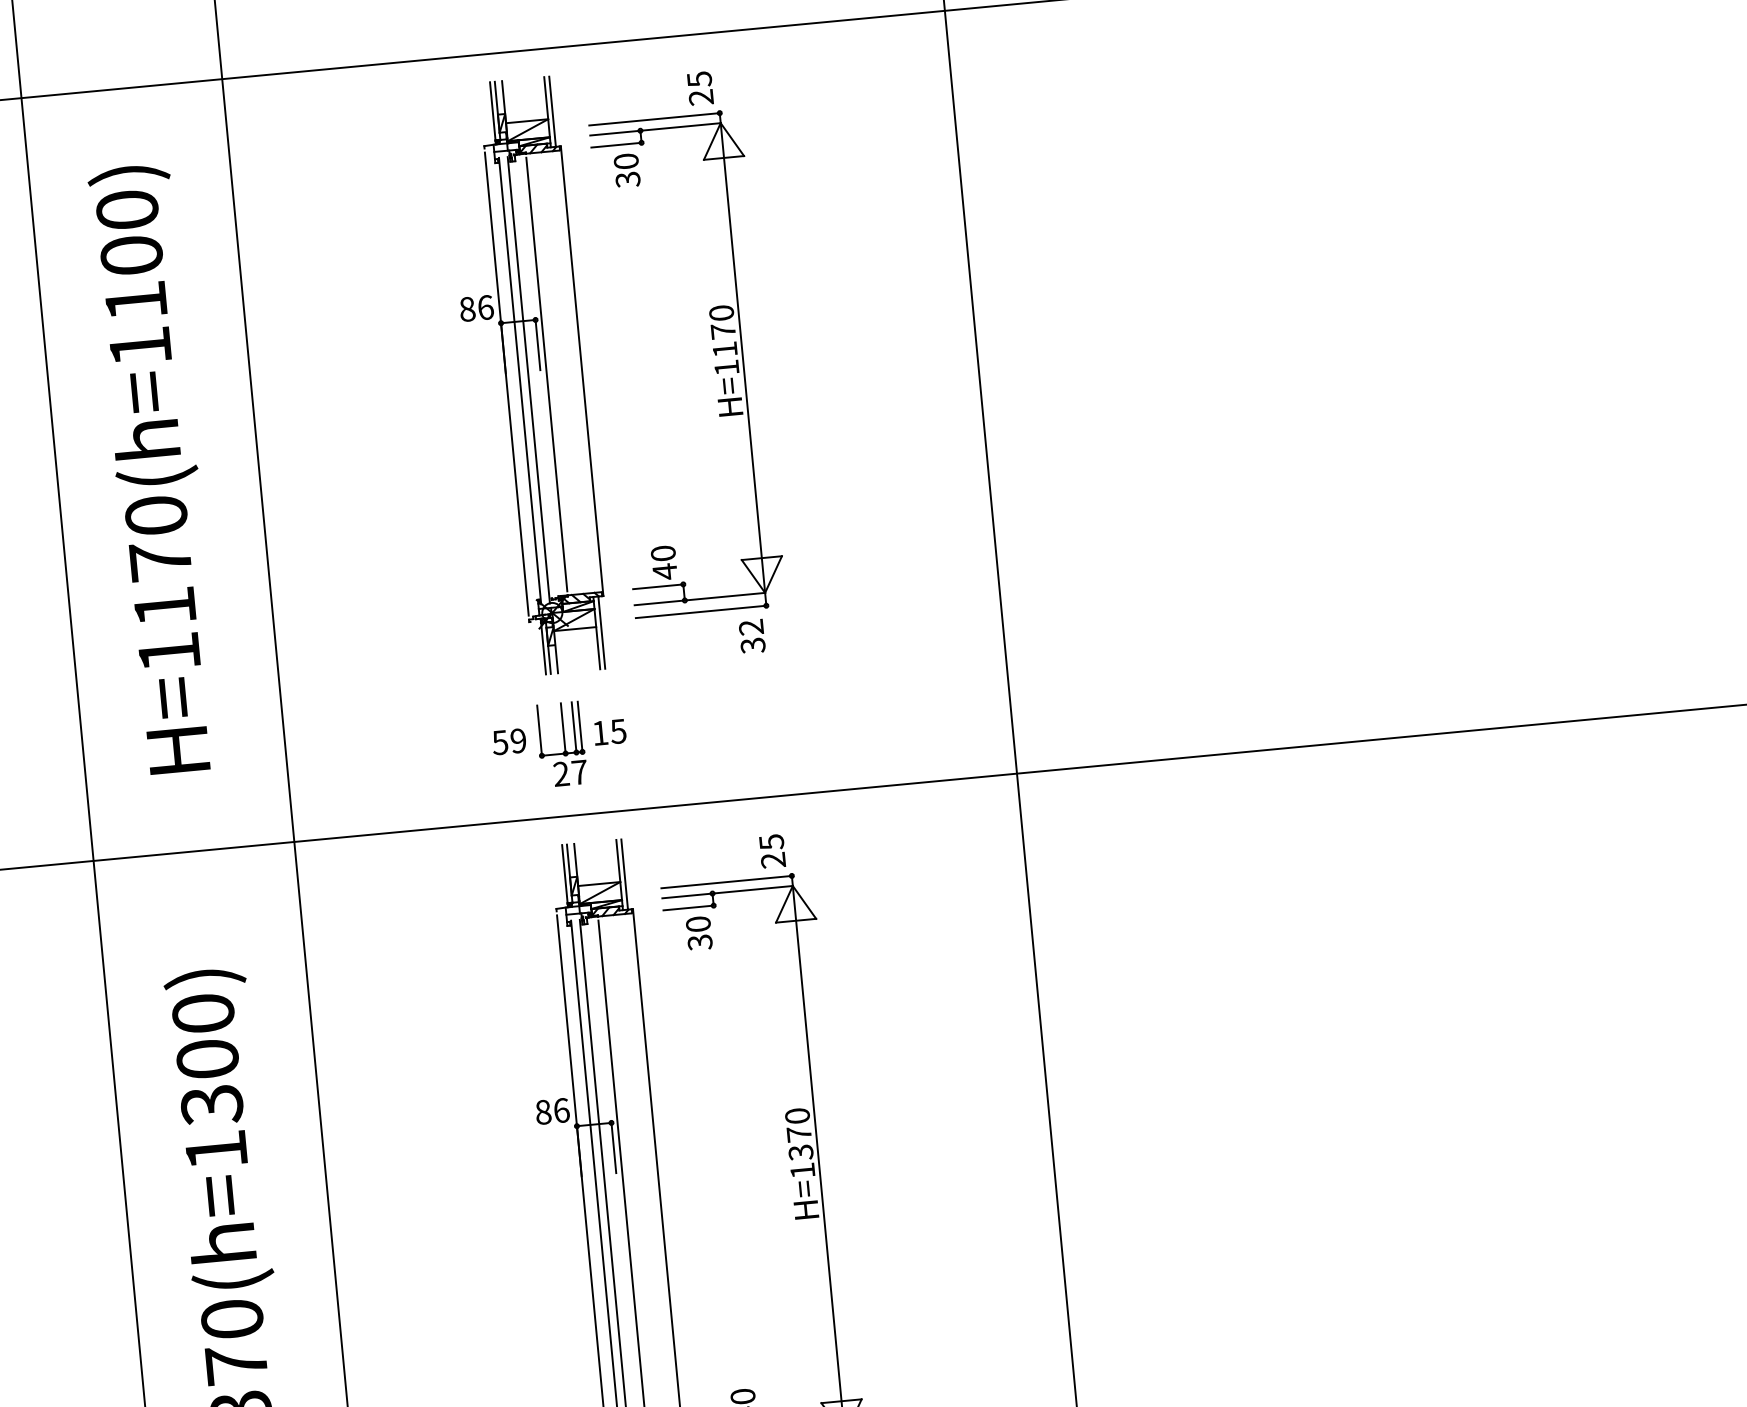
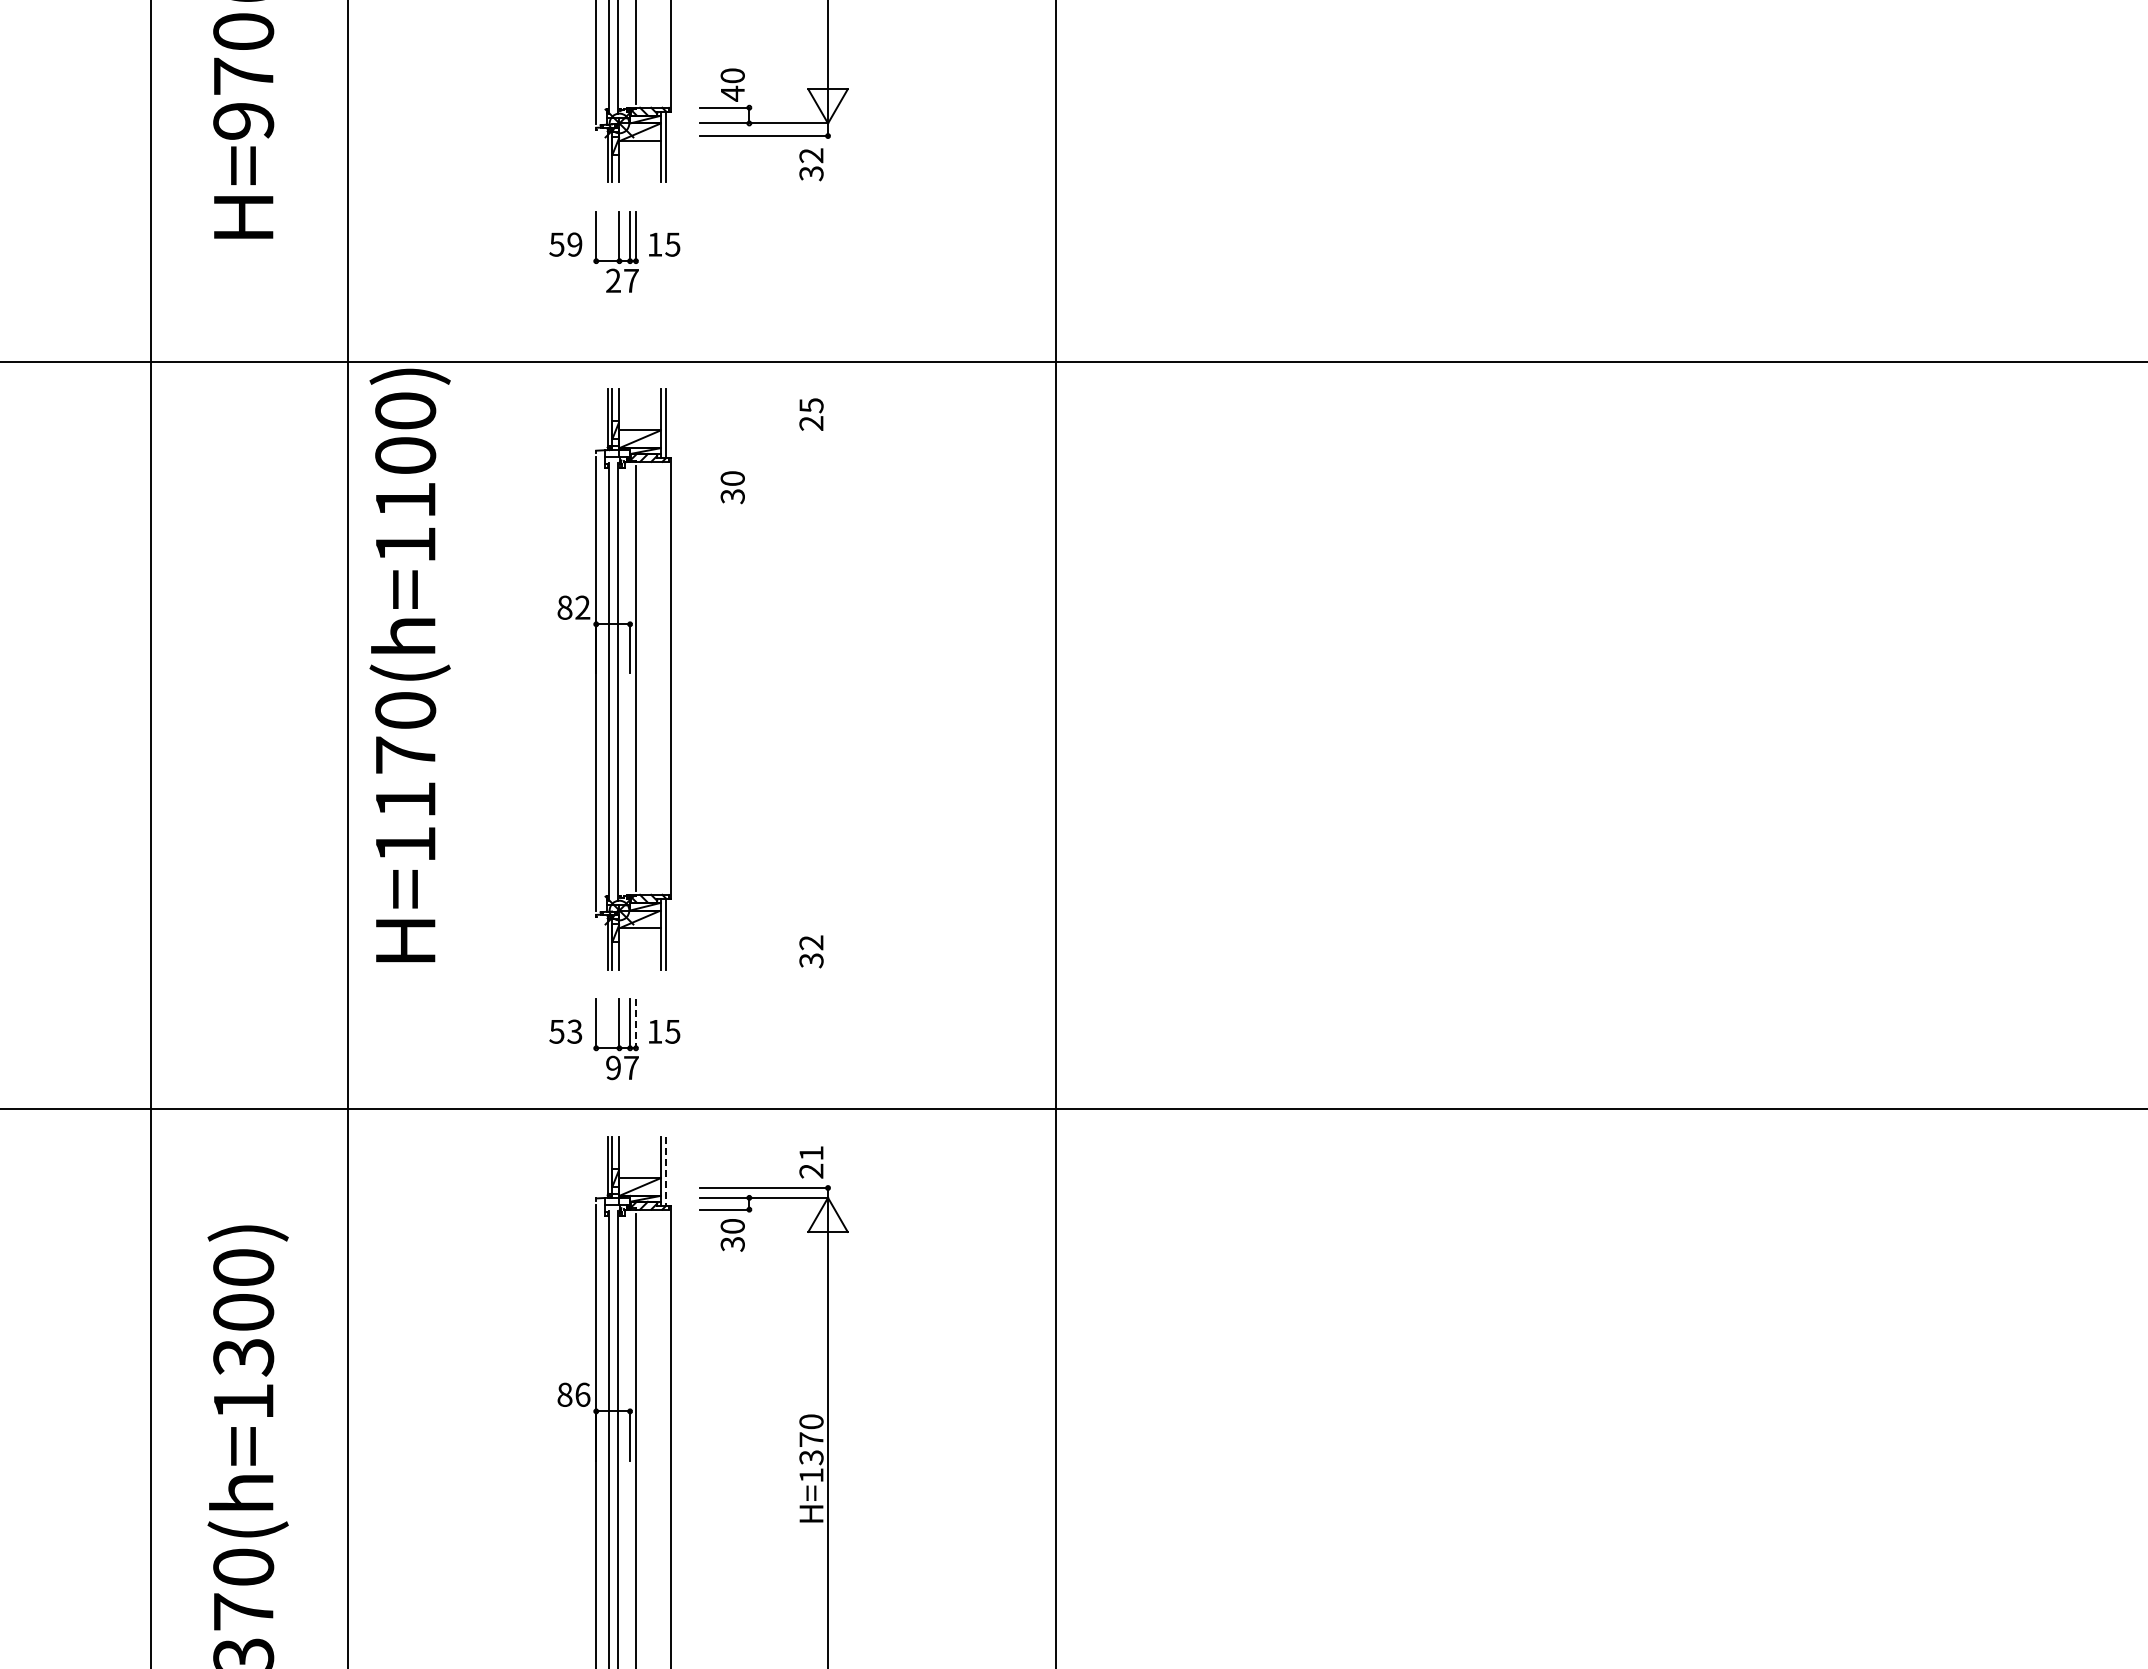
text: (485, 307) -> (582, 607), 86 -> 82
part: (714, 367) -> (799, 686), removed
text: (155, 469) -> (409, 665), moved
line: (580, 726) -> (636, 1023), solid -> dashed
text: (518, 740) -> (574, 1031), 59 -> 53
text: (561, 774) -> (613, 1068), 27 -> 97
text: (771, 842) -> (811, 1153), 25 -> 21
line: (624, 874) -> (665, 1171), solid -> dashed

